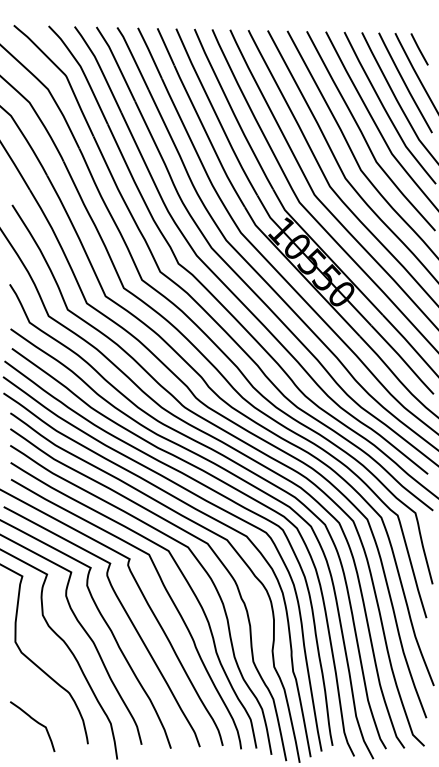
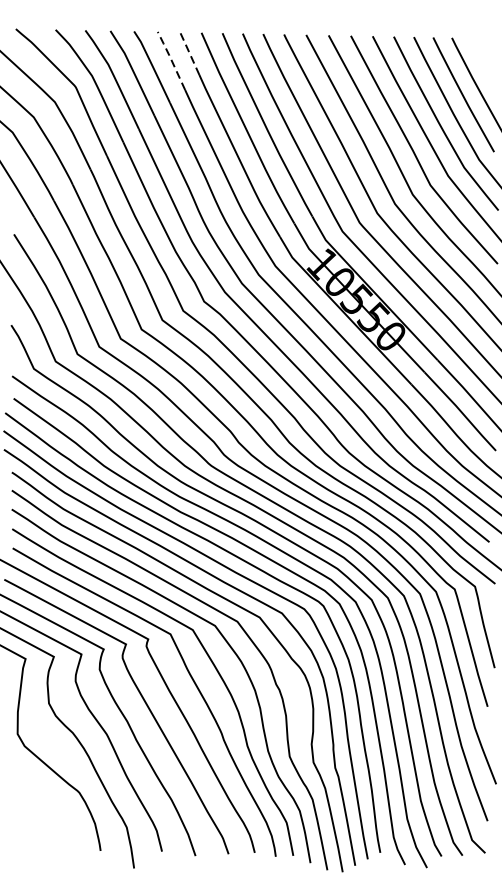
line: (165, 46) -> (189, 53), solid -> dashed
line: (419, 49) -> (479, 56), removed
line: (149, 51) -> (170, 58), solid -> dashed
curve: (34, 721) -> (39, 824), removed

